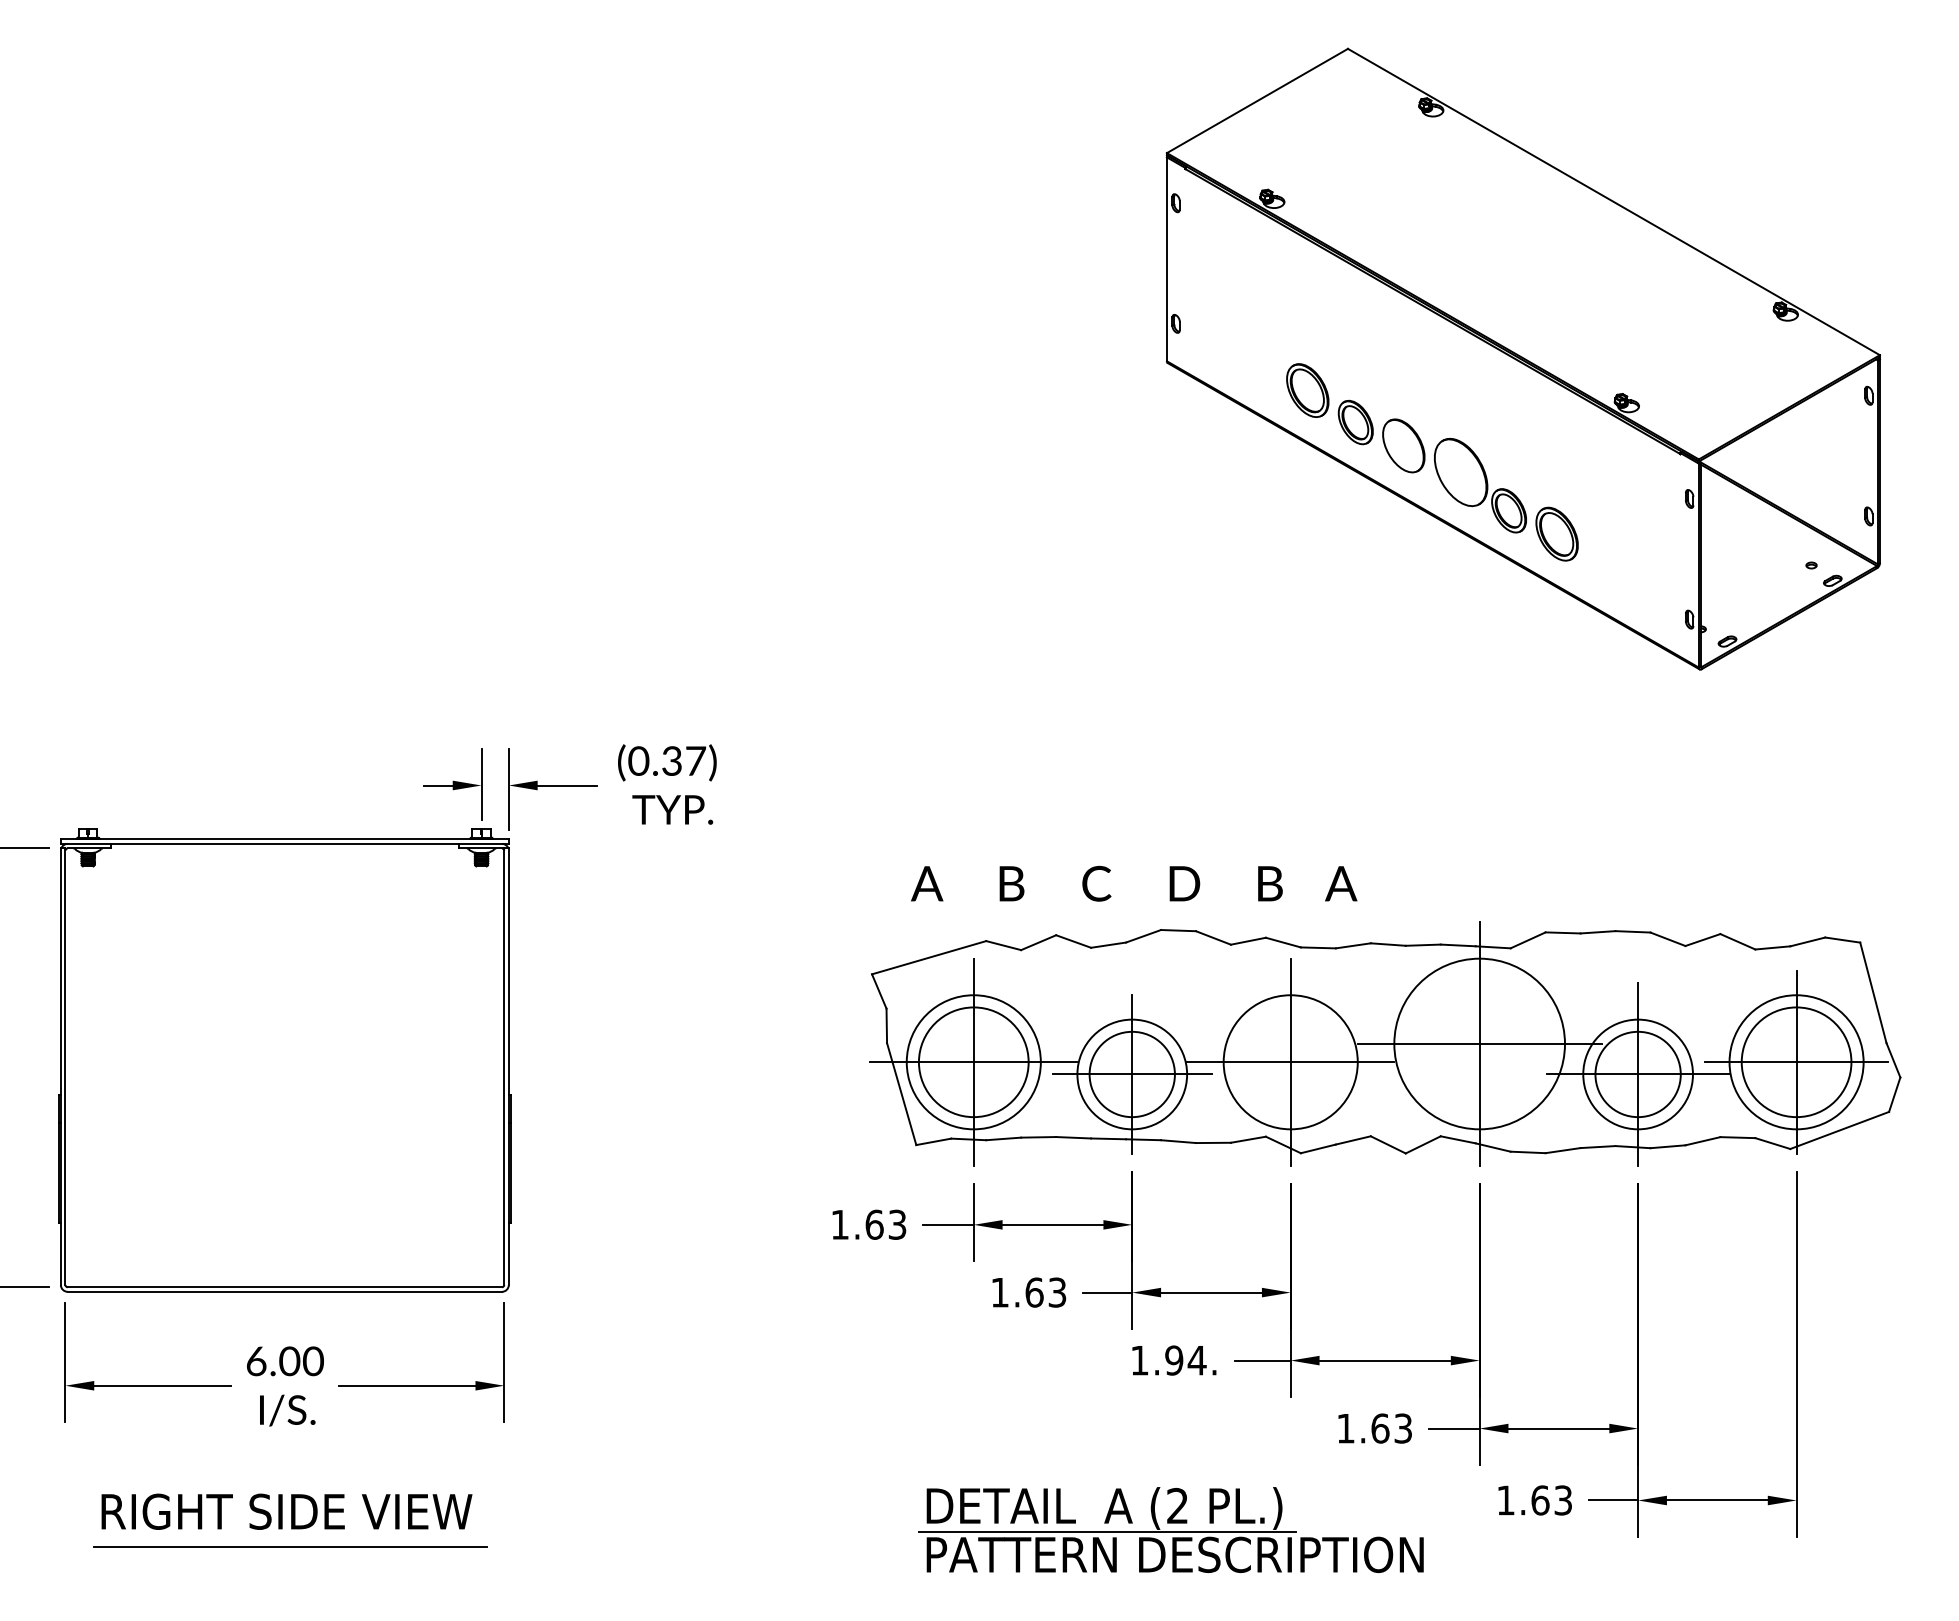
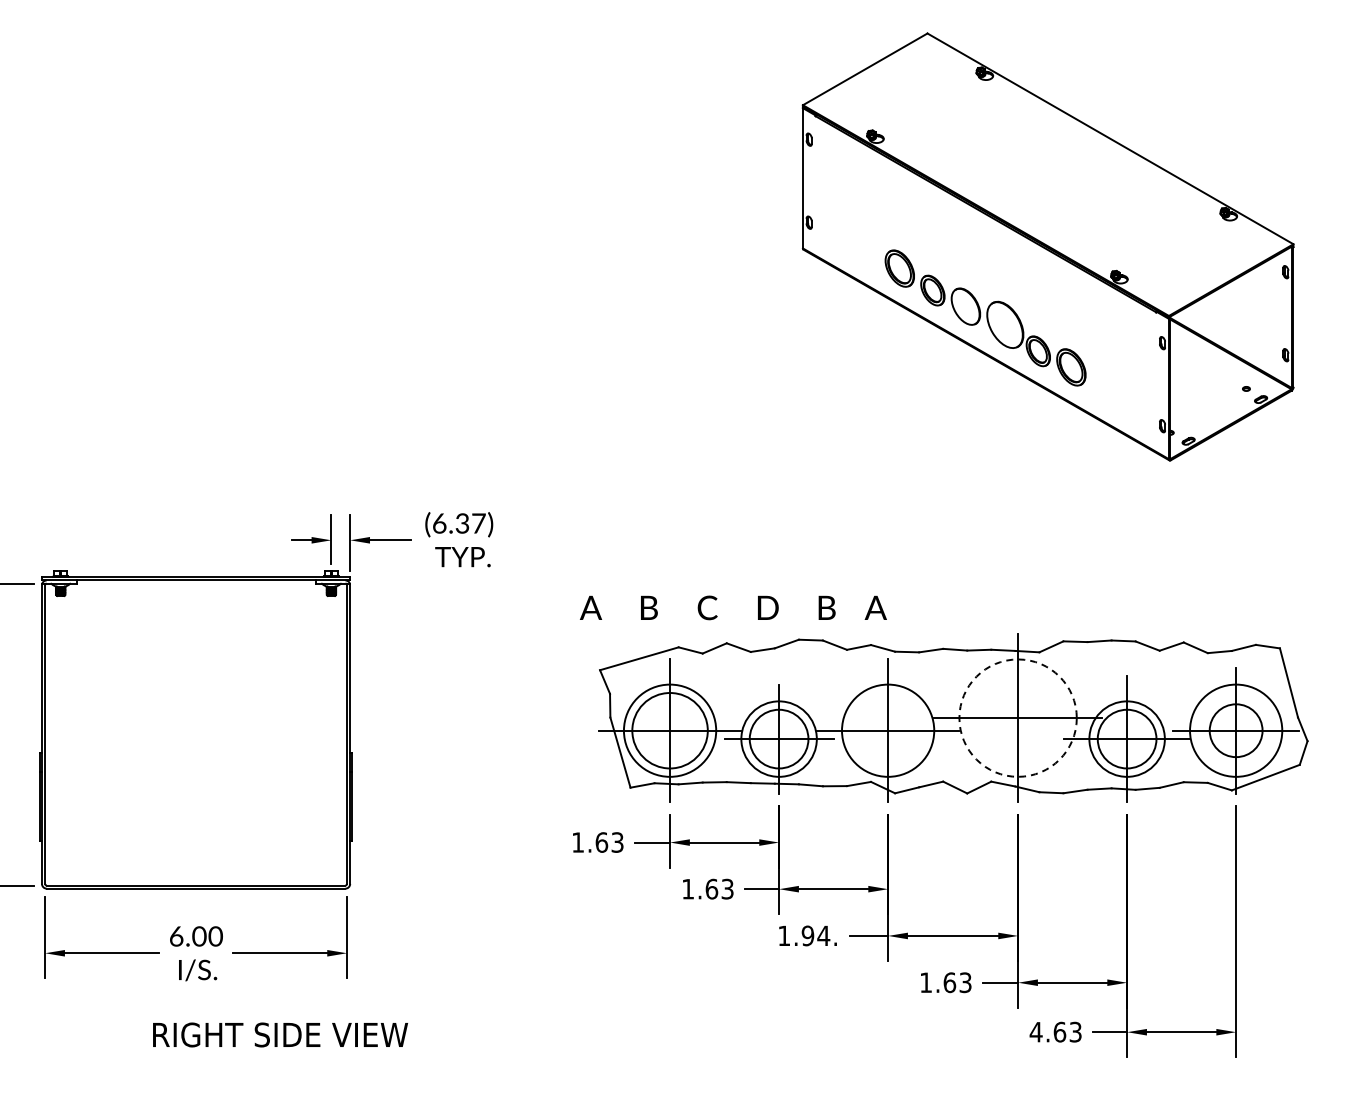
text: (638, 761) -> (439, 523), (0.37) -> (6.37)
text: (1134, 883) -> (733, 607), moved
circle: (1478, 1043) -> (1017, 717), solid -> dashed
circle: (1795, 1061) -> (1235, 730), size x0.7
text: (1504, 1500) -> (1035, 1032), 1.63 -> 4.63
text: (286, 1511) -> (280, 1034), moved
part: (1170, 1529) -> (805, 1052), removed
line: (289, 1545) -> (199, 1063), removed

